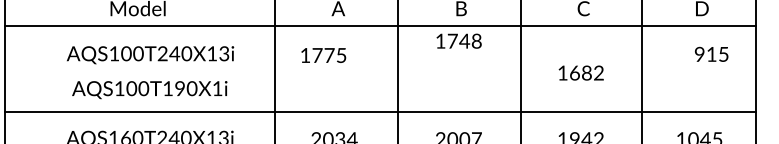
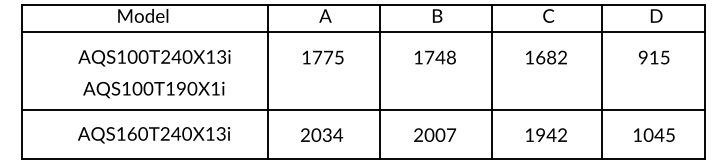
text: (459, 41) -> (435, 57), moved
text: (710, 54) -> (653, 57), moved
text: (323, 55) -> (322, 57), moved
text: (581, 73) -> (546, 57), moved

